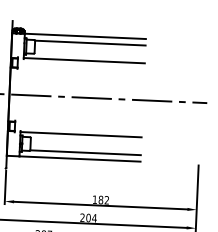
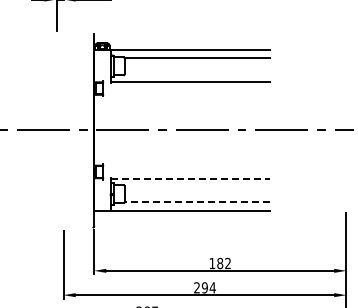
line: (81, 134) -> (190, 178), solid -> dashed
line: (85, 152) -> (197, 202), solid -> dashed
text: (88, 217) -> (204, 287), 204 -> 294

